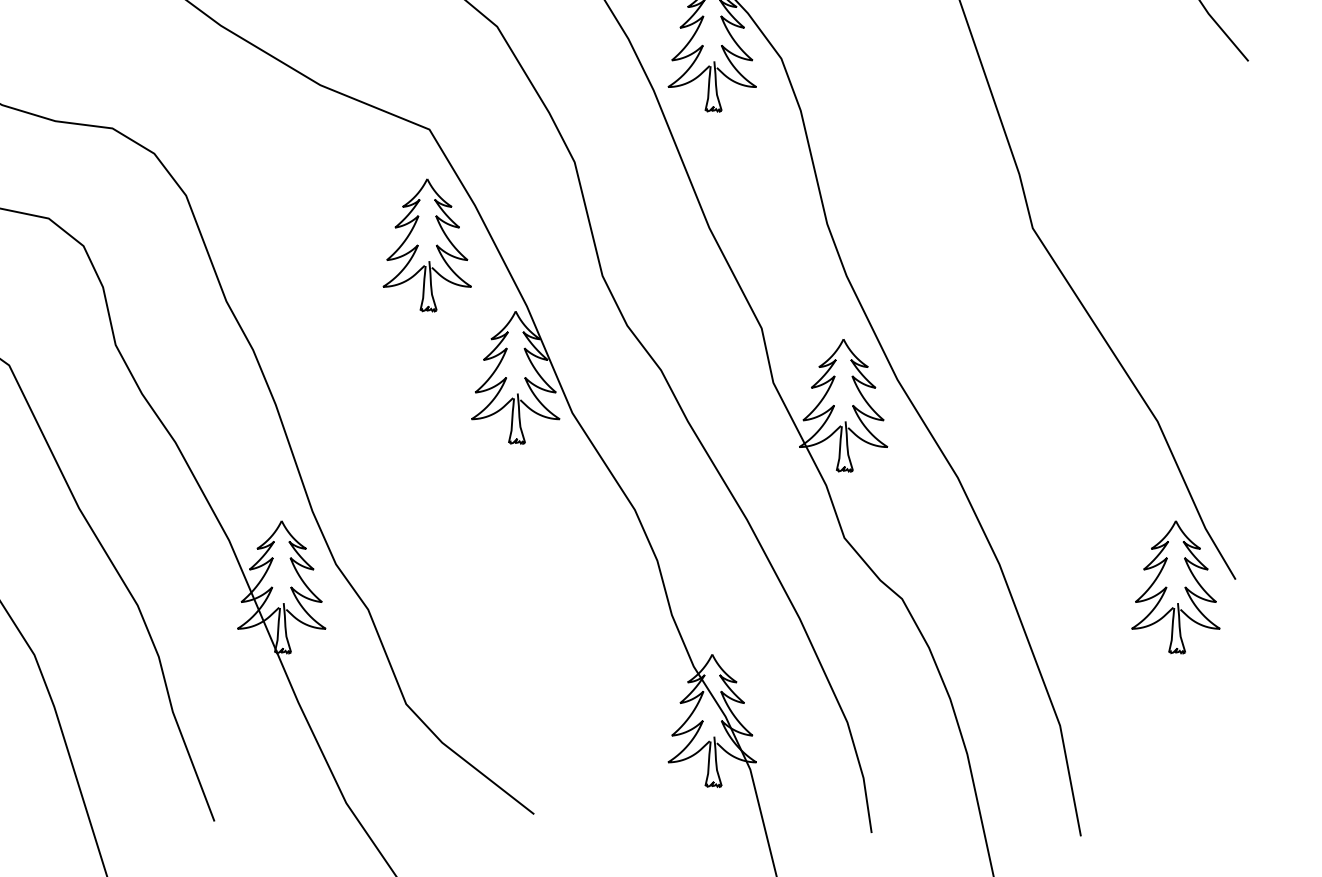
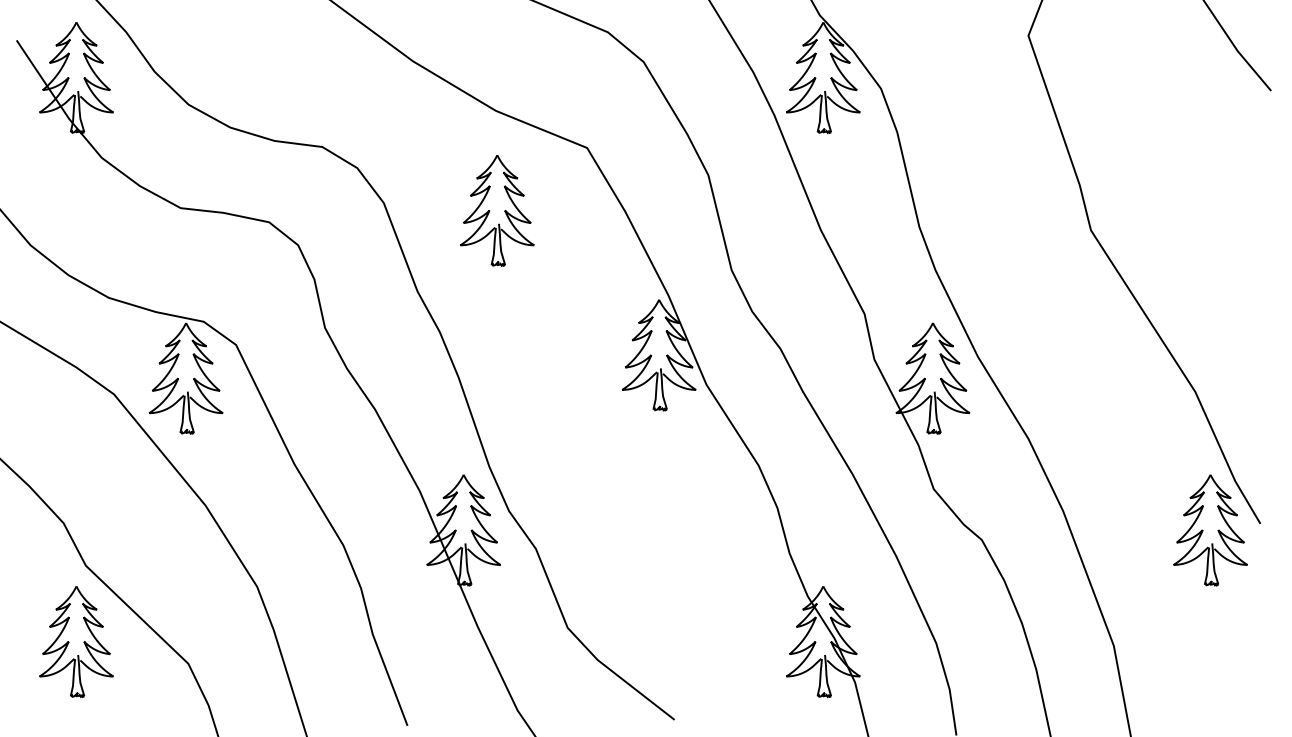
part: (427, 245) -> (497, 210), moved

